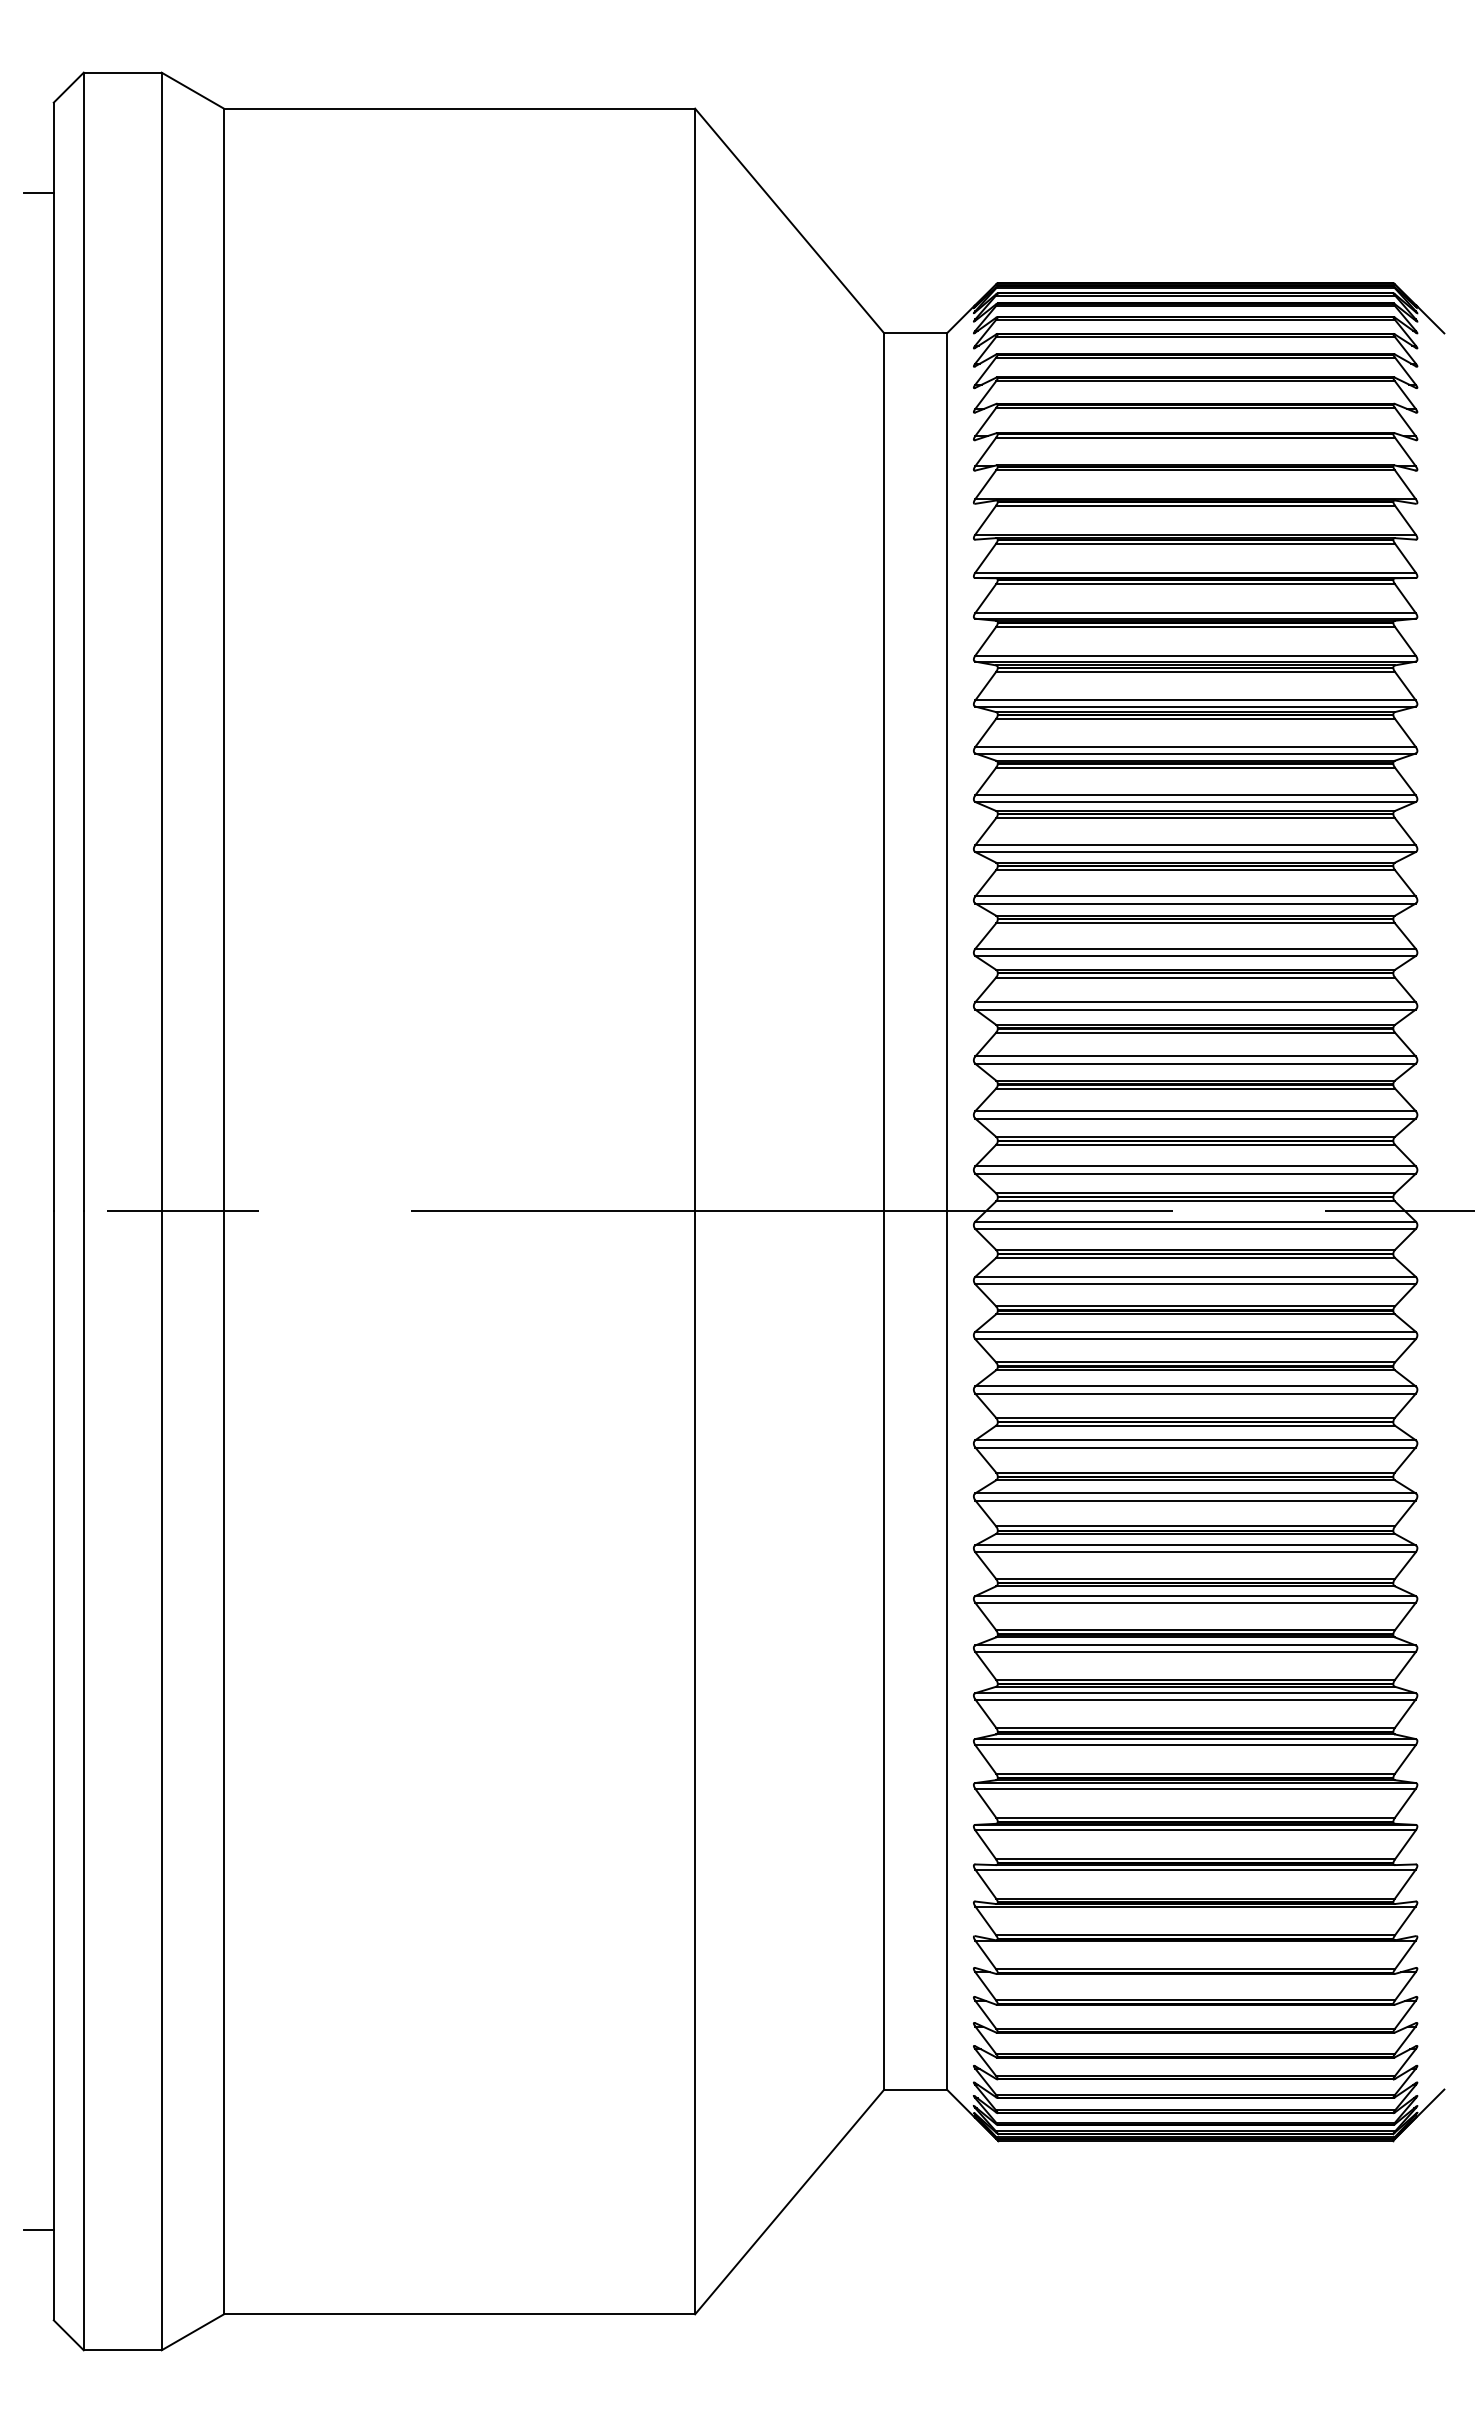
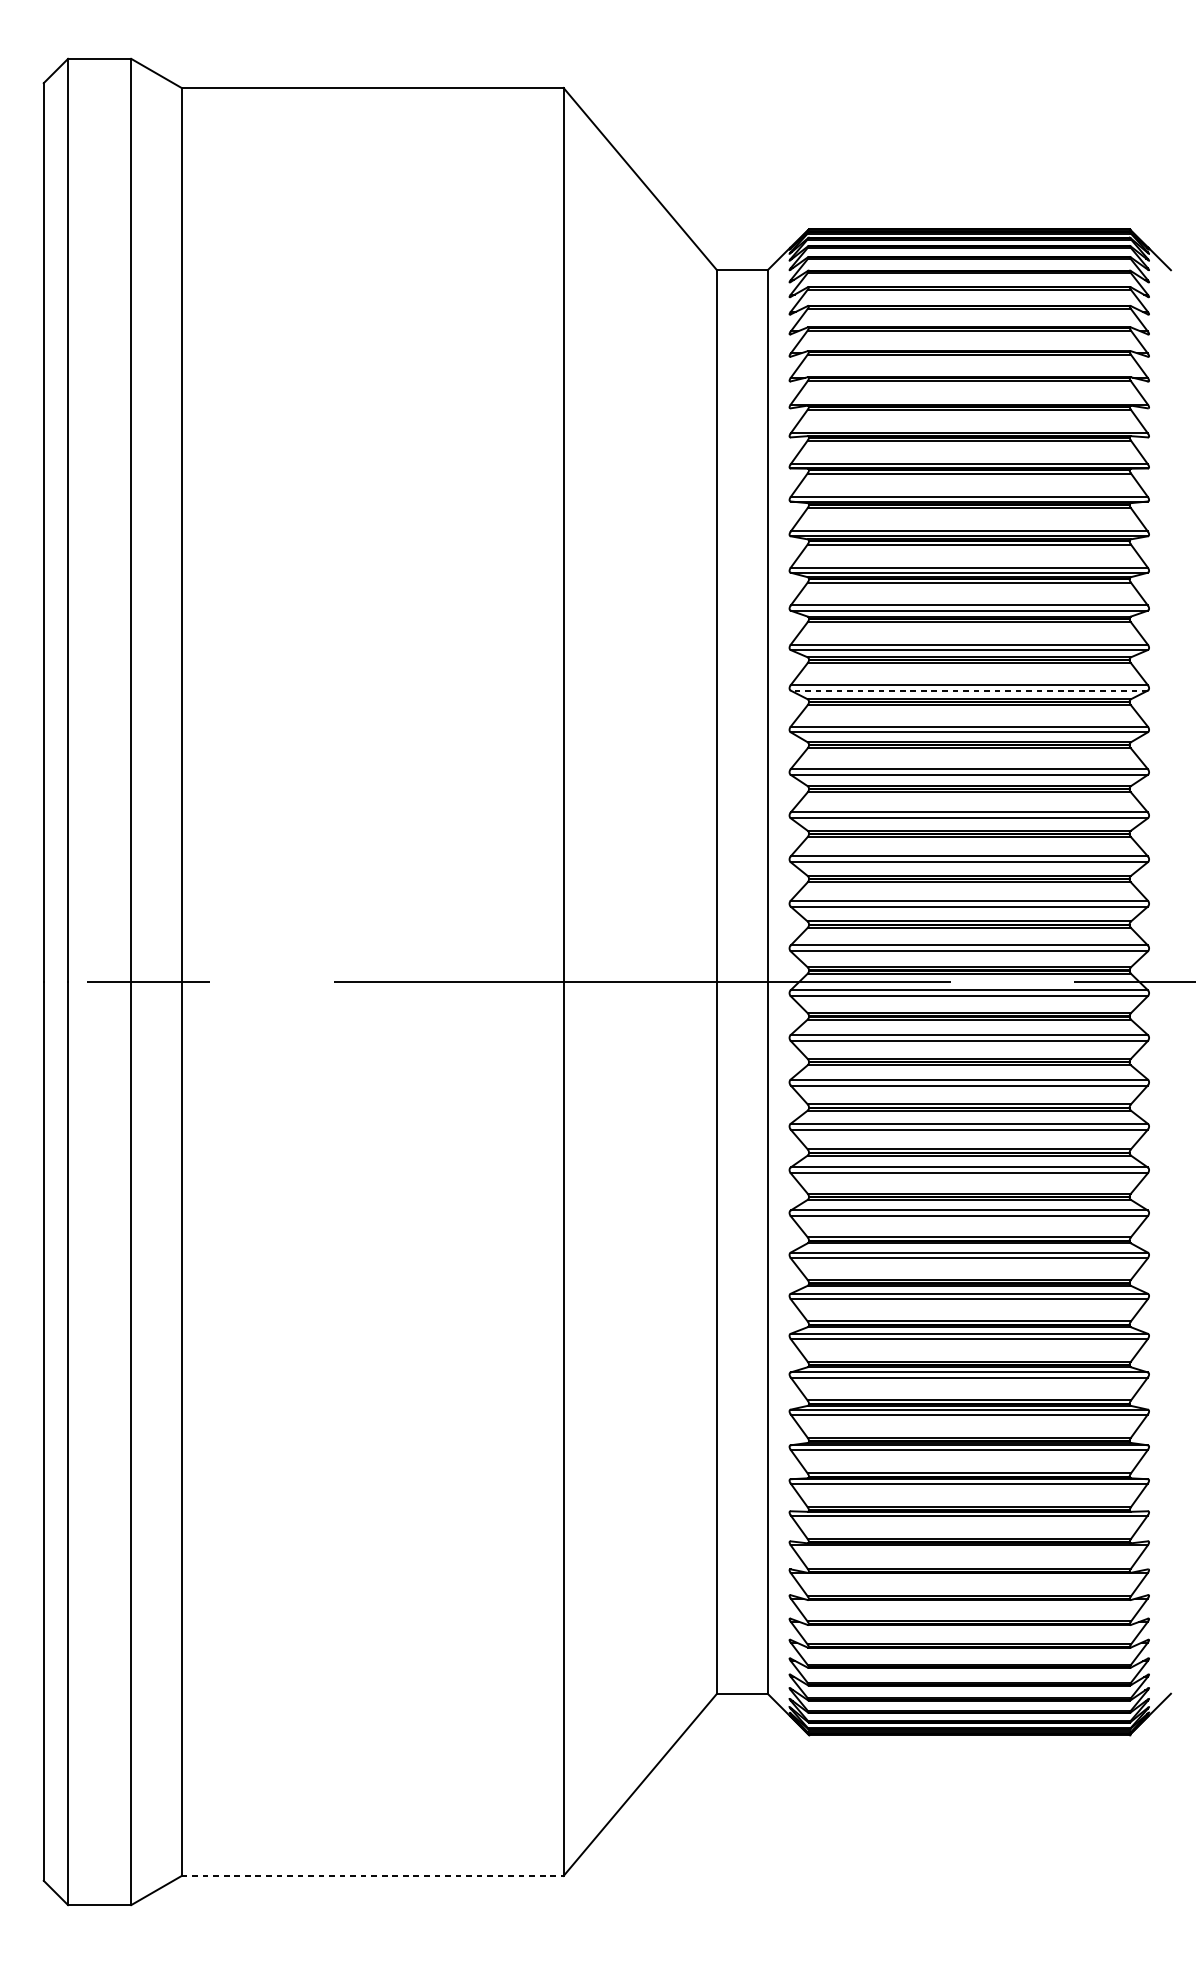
line: (38, 192) -> (31, 155), removed
line: (1195, 852) -> (969, 690), solid -> dashed
line: (38, 2230) -> (31, 1808), removed
line: (459, 2314) -> (372, 1876), solid -> dashed

